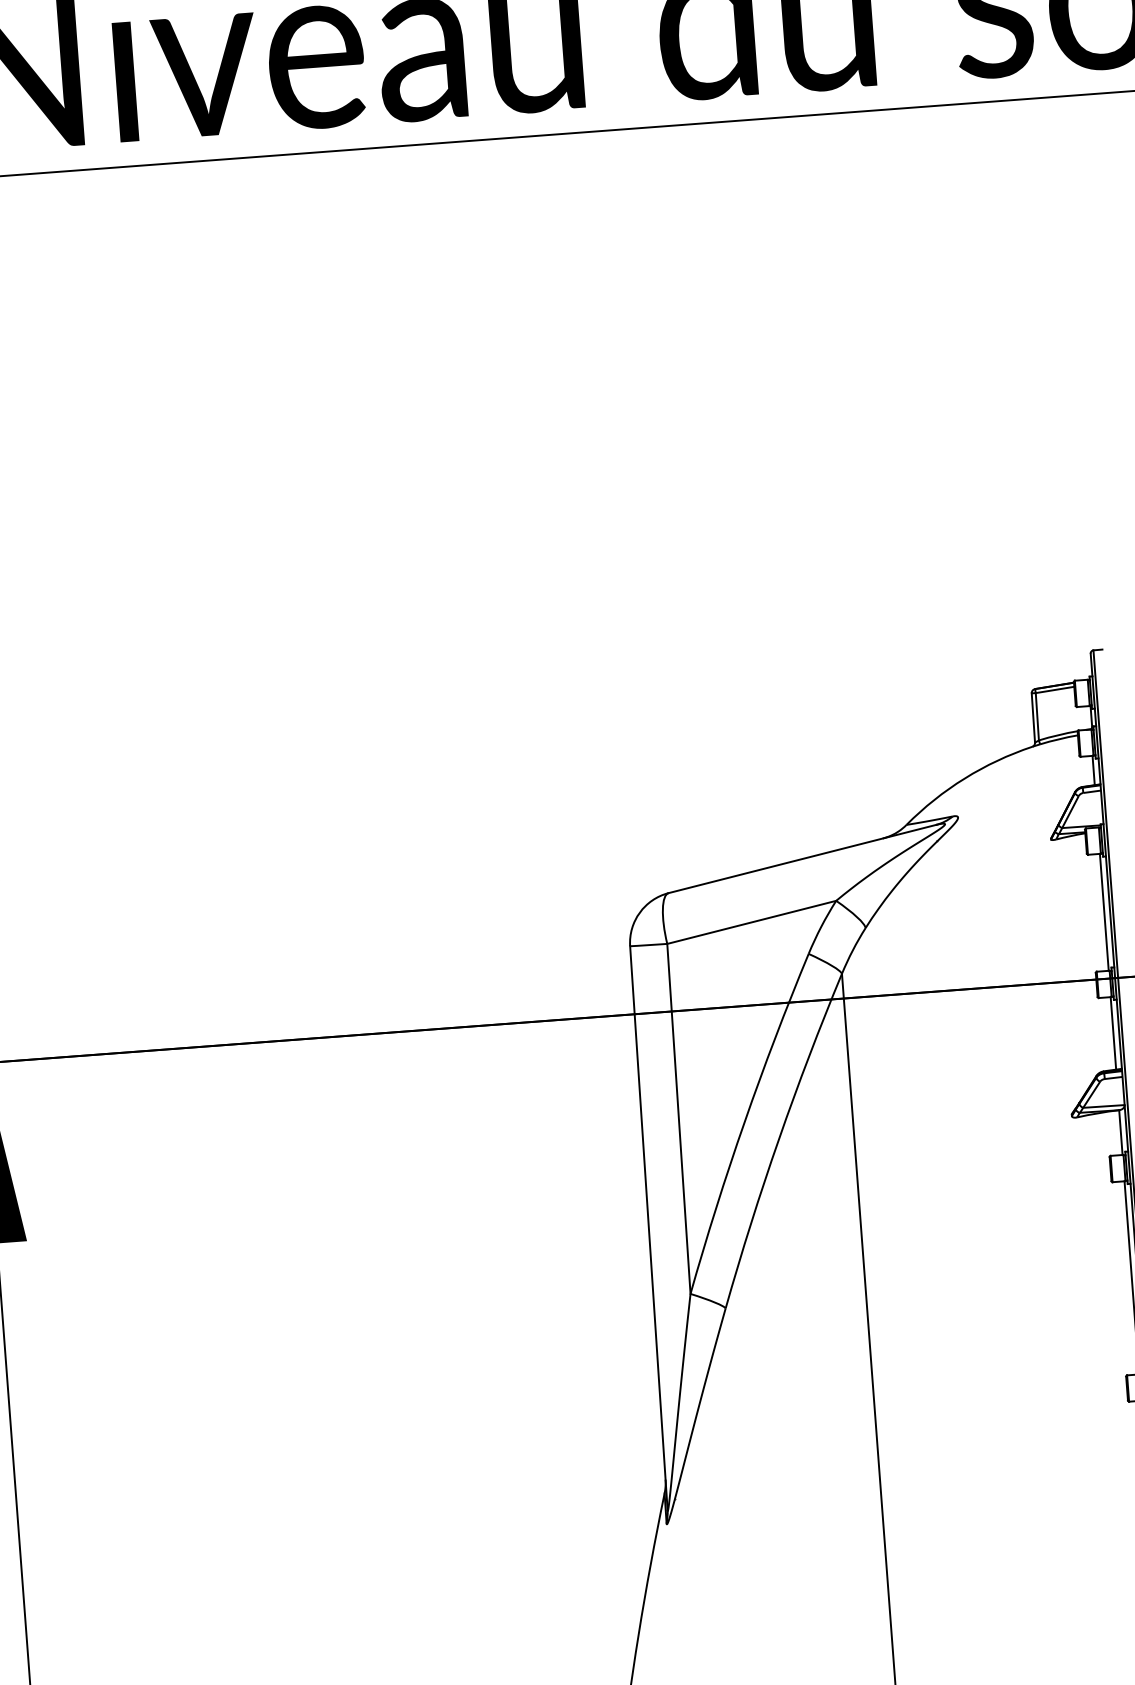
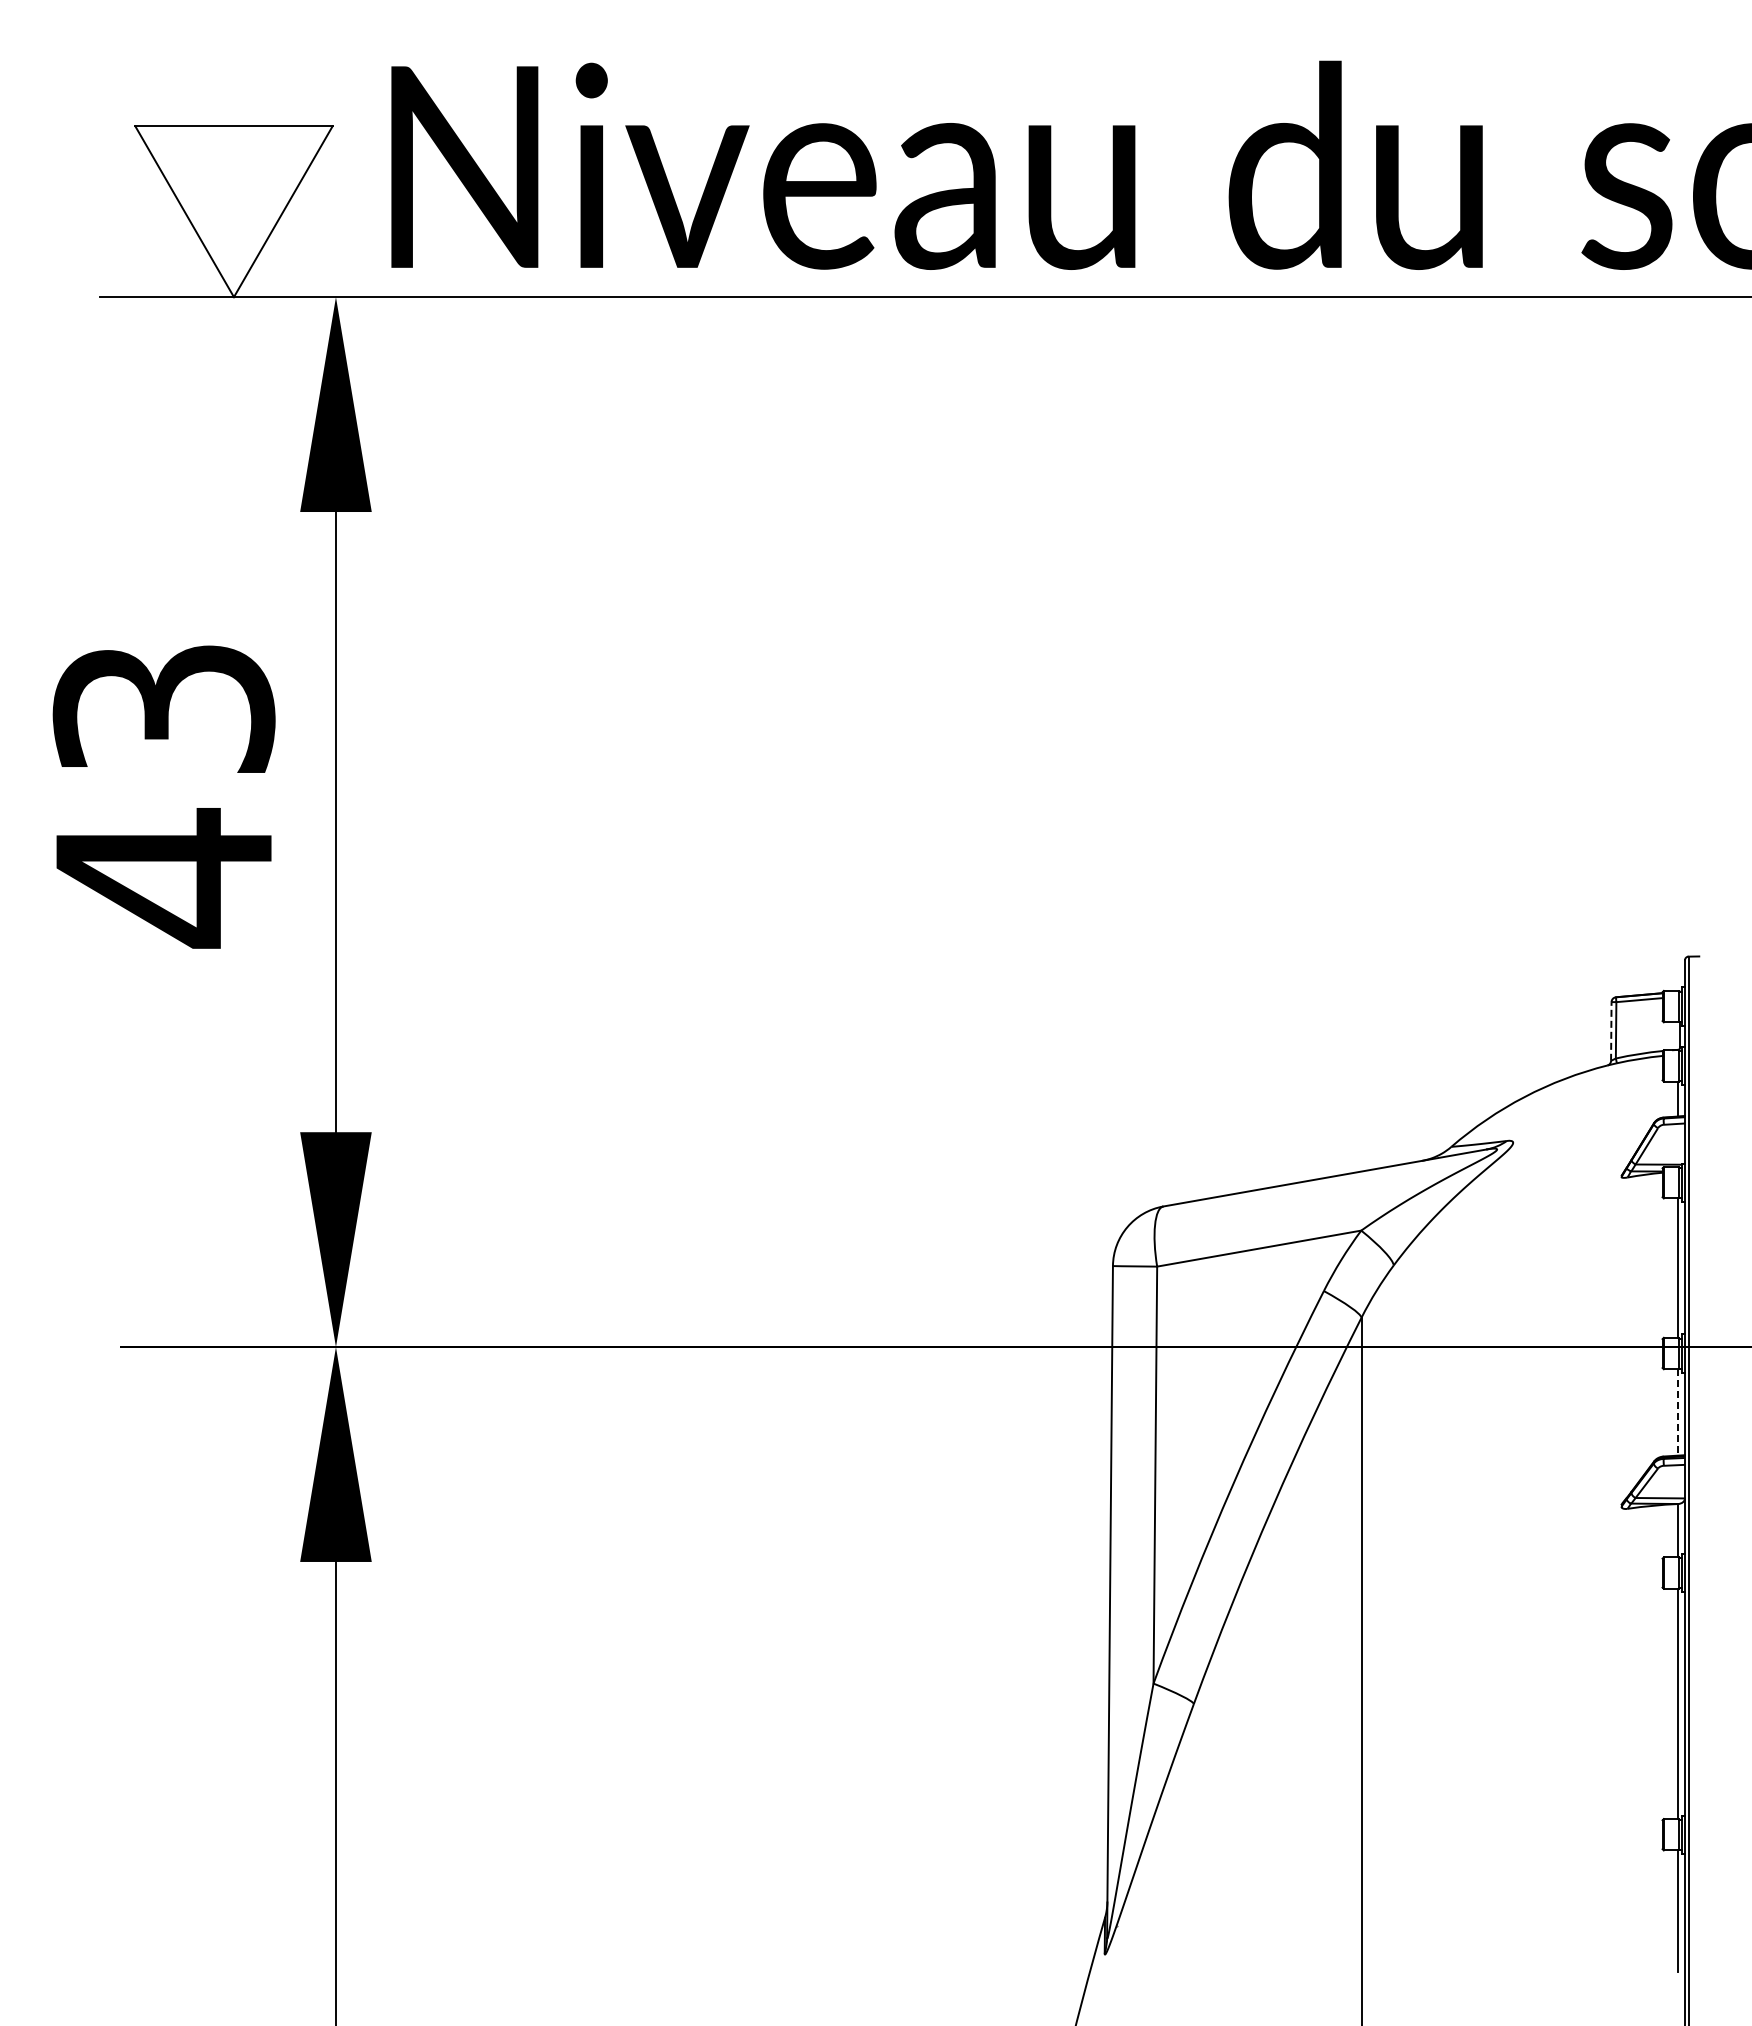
line: (1033, 717) -> (1611, 1030), solid -> dashed
line: (1113, 1033) -> (1678, 1412), solid -> dashed

